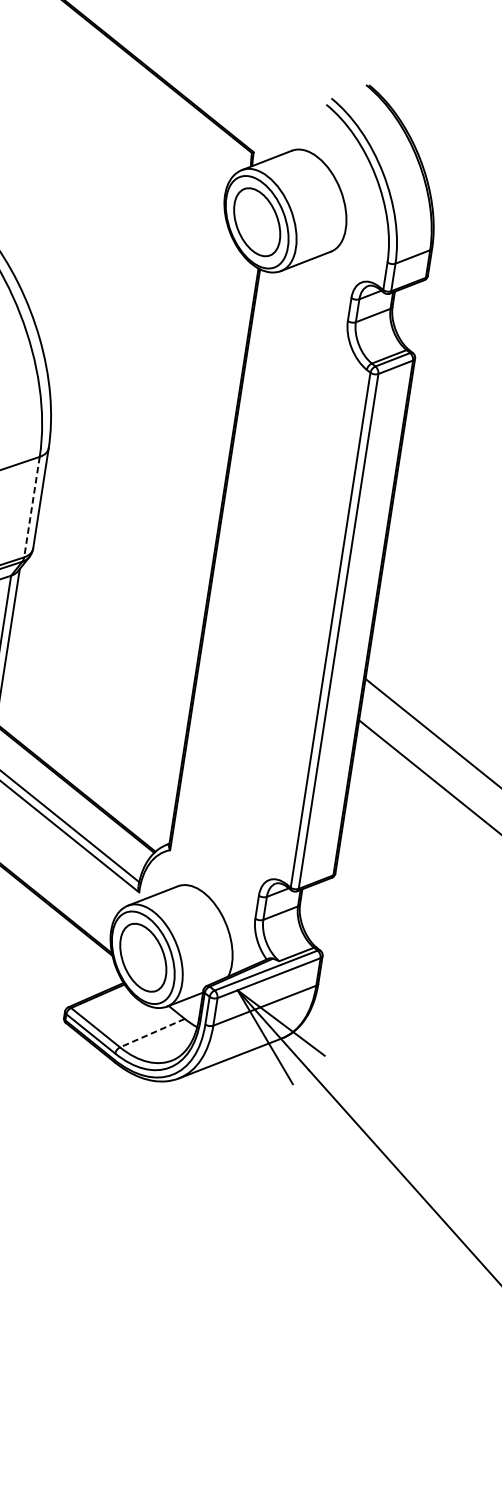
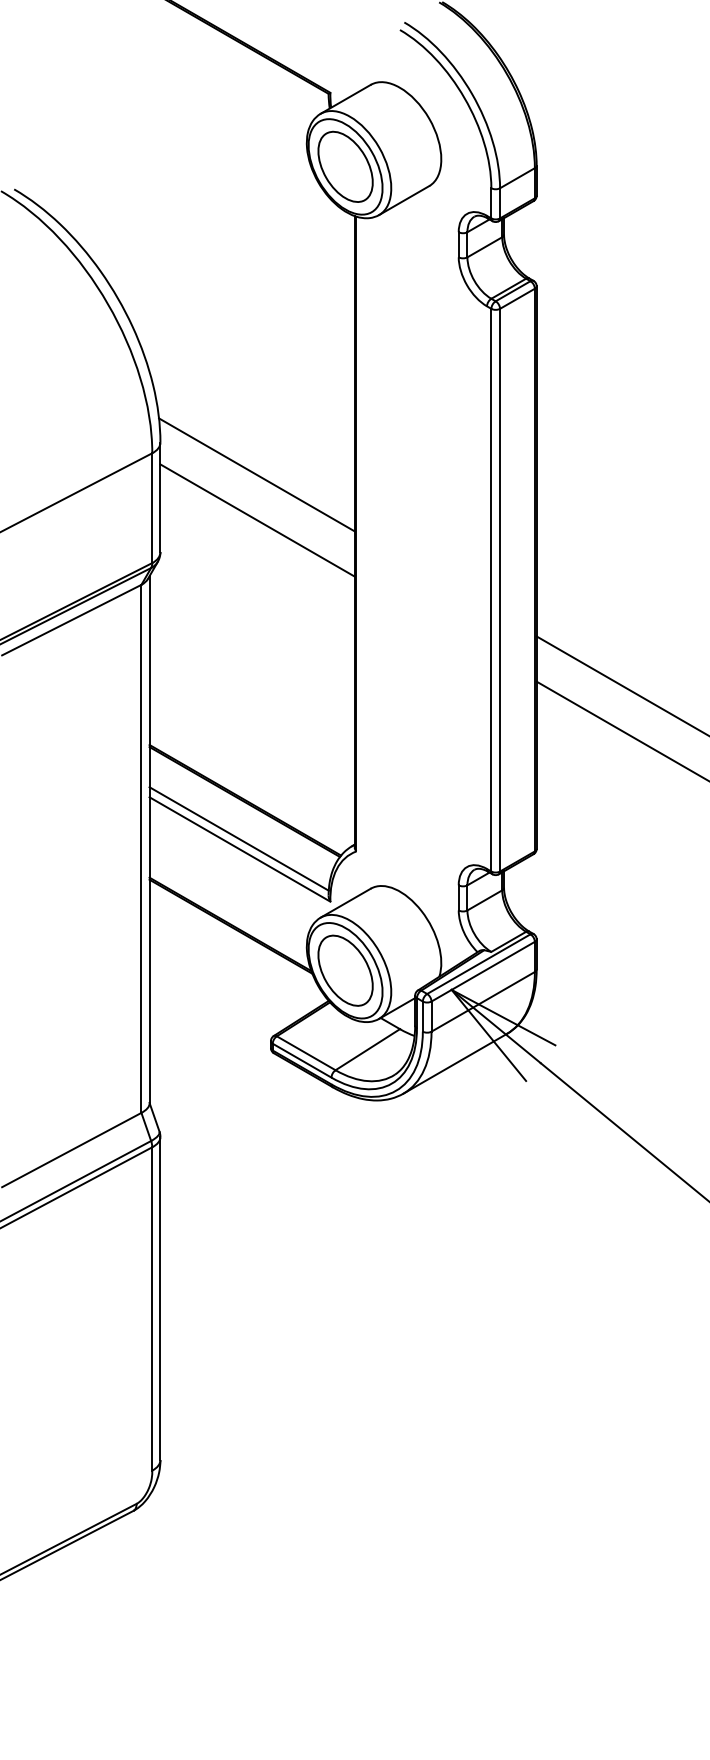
line: (132, 491) -> (256, 474), added
line: (32, 507) -> (152, 508), dashed -> solid
line: (126, 533) -> (257, 520), added
line: (152, 1032) -> (367, 1049), dashed -> solid

